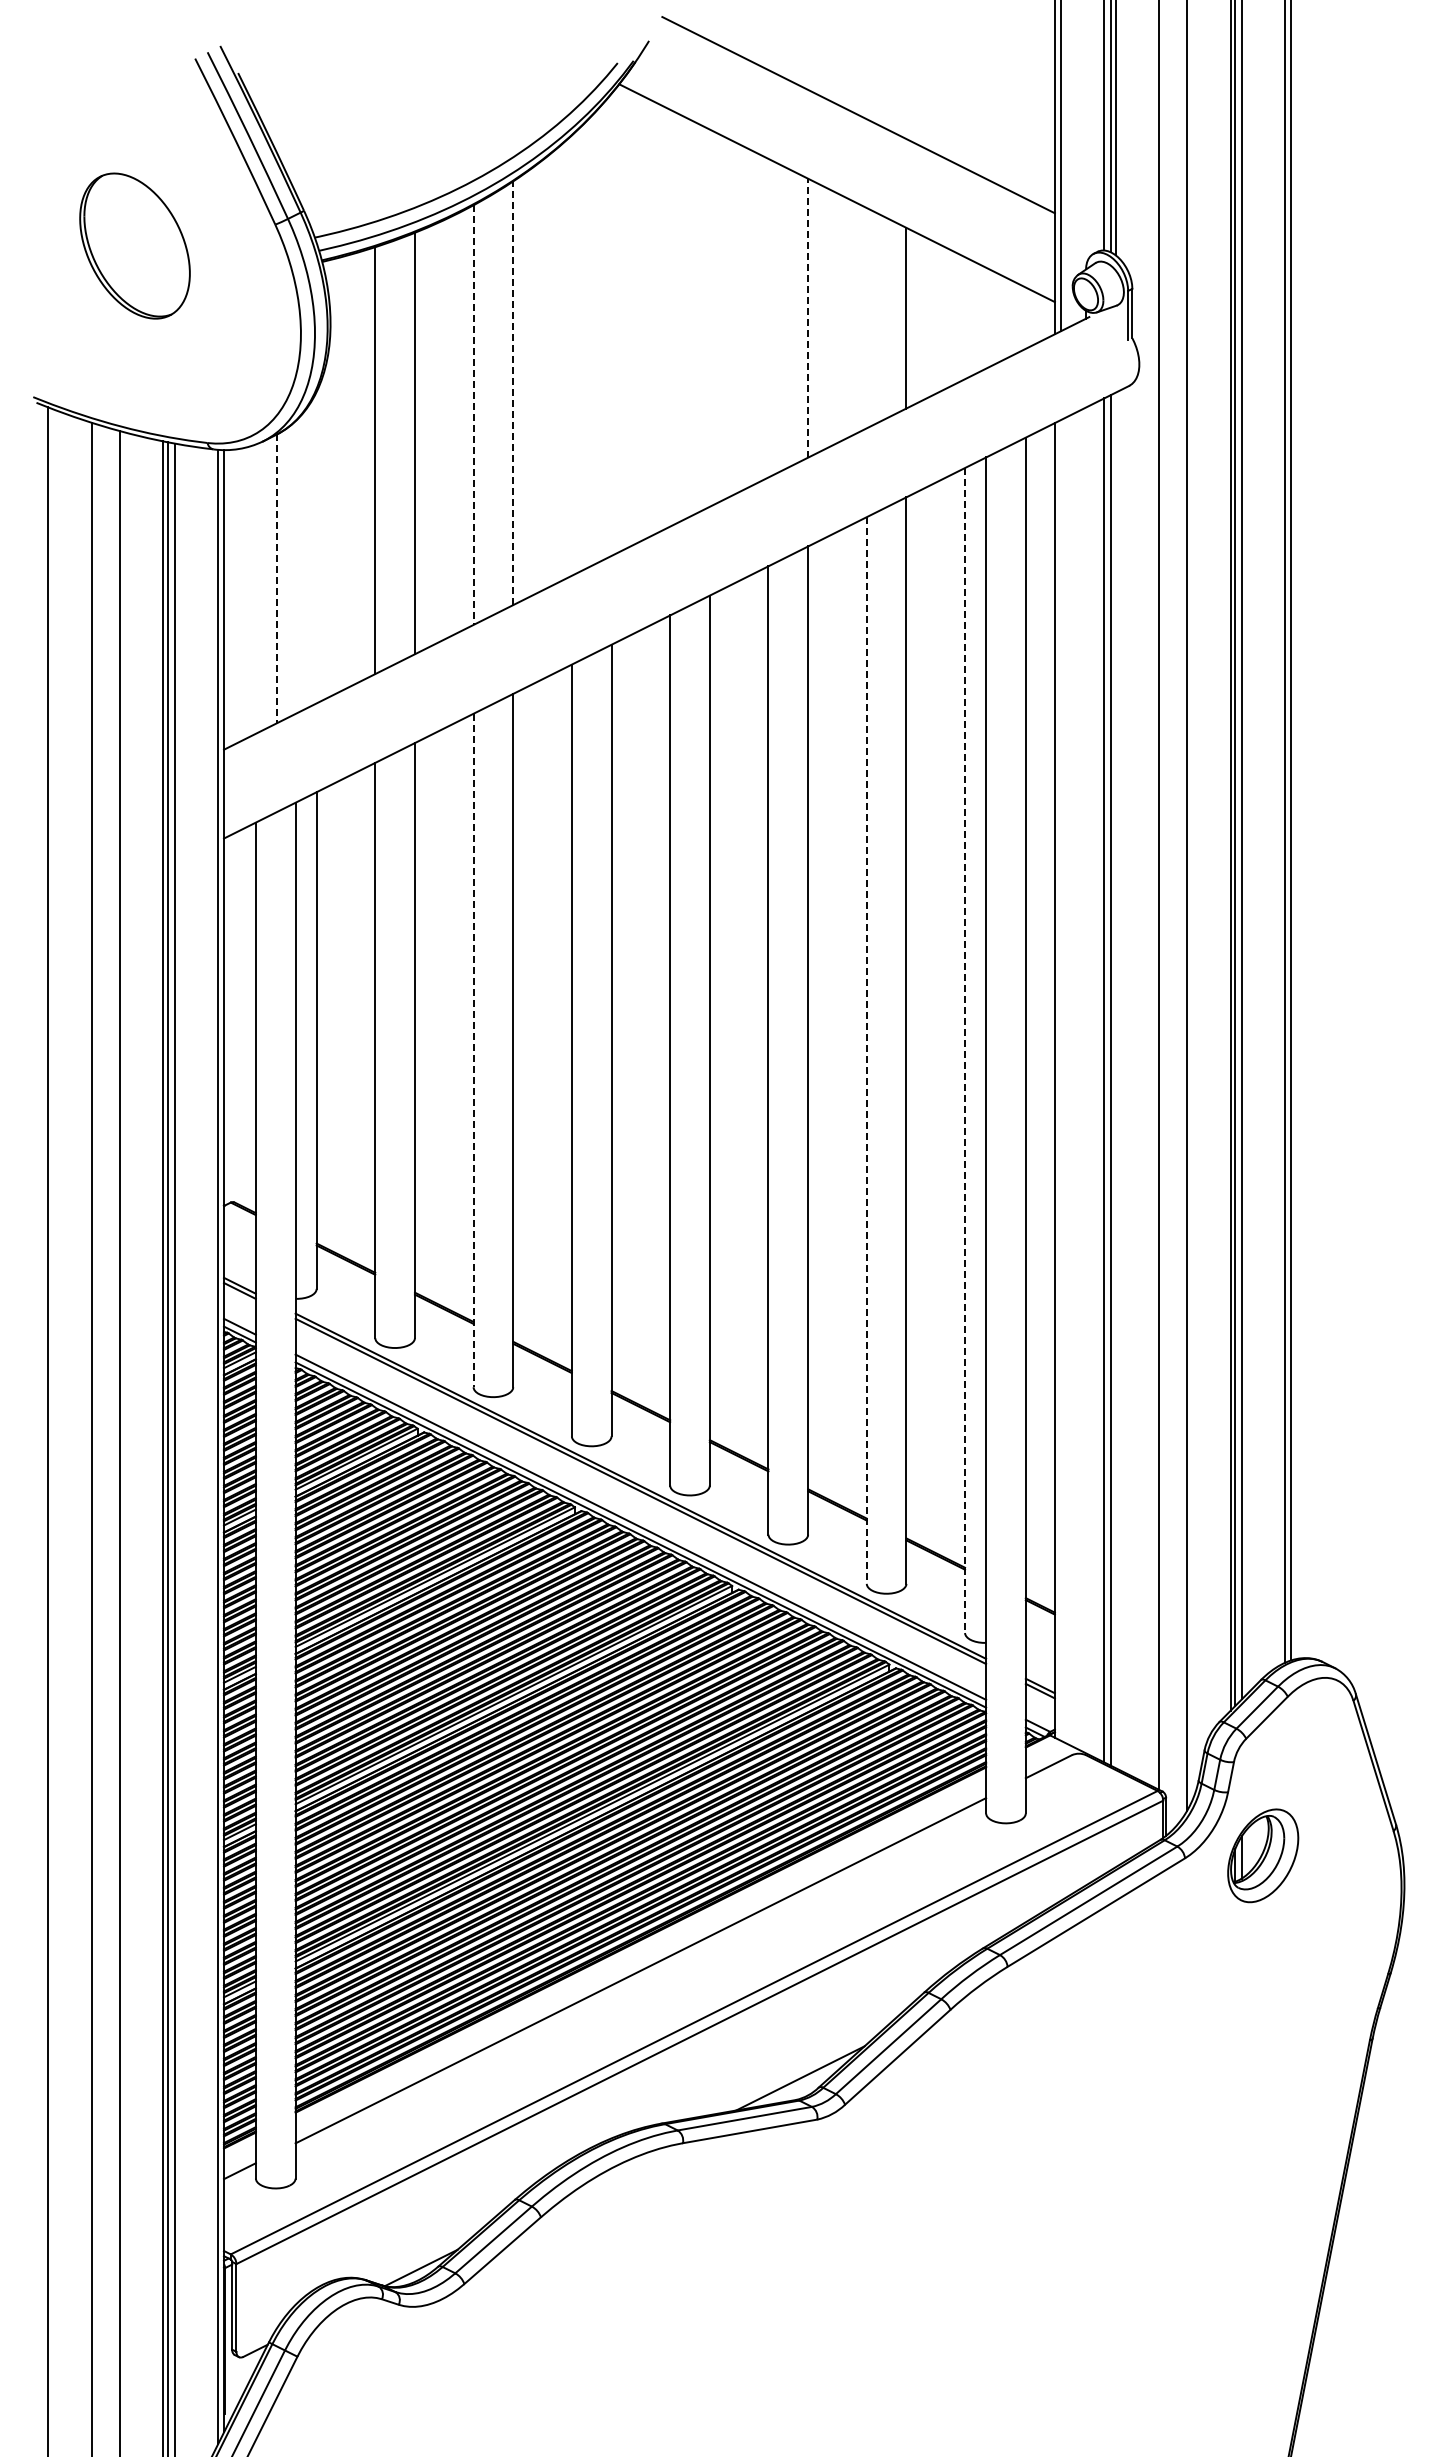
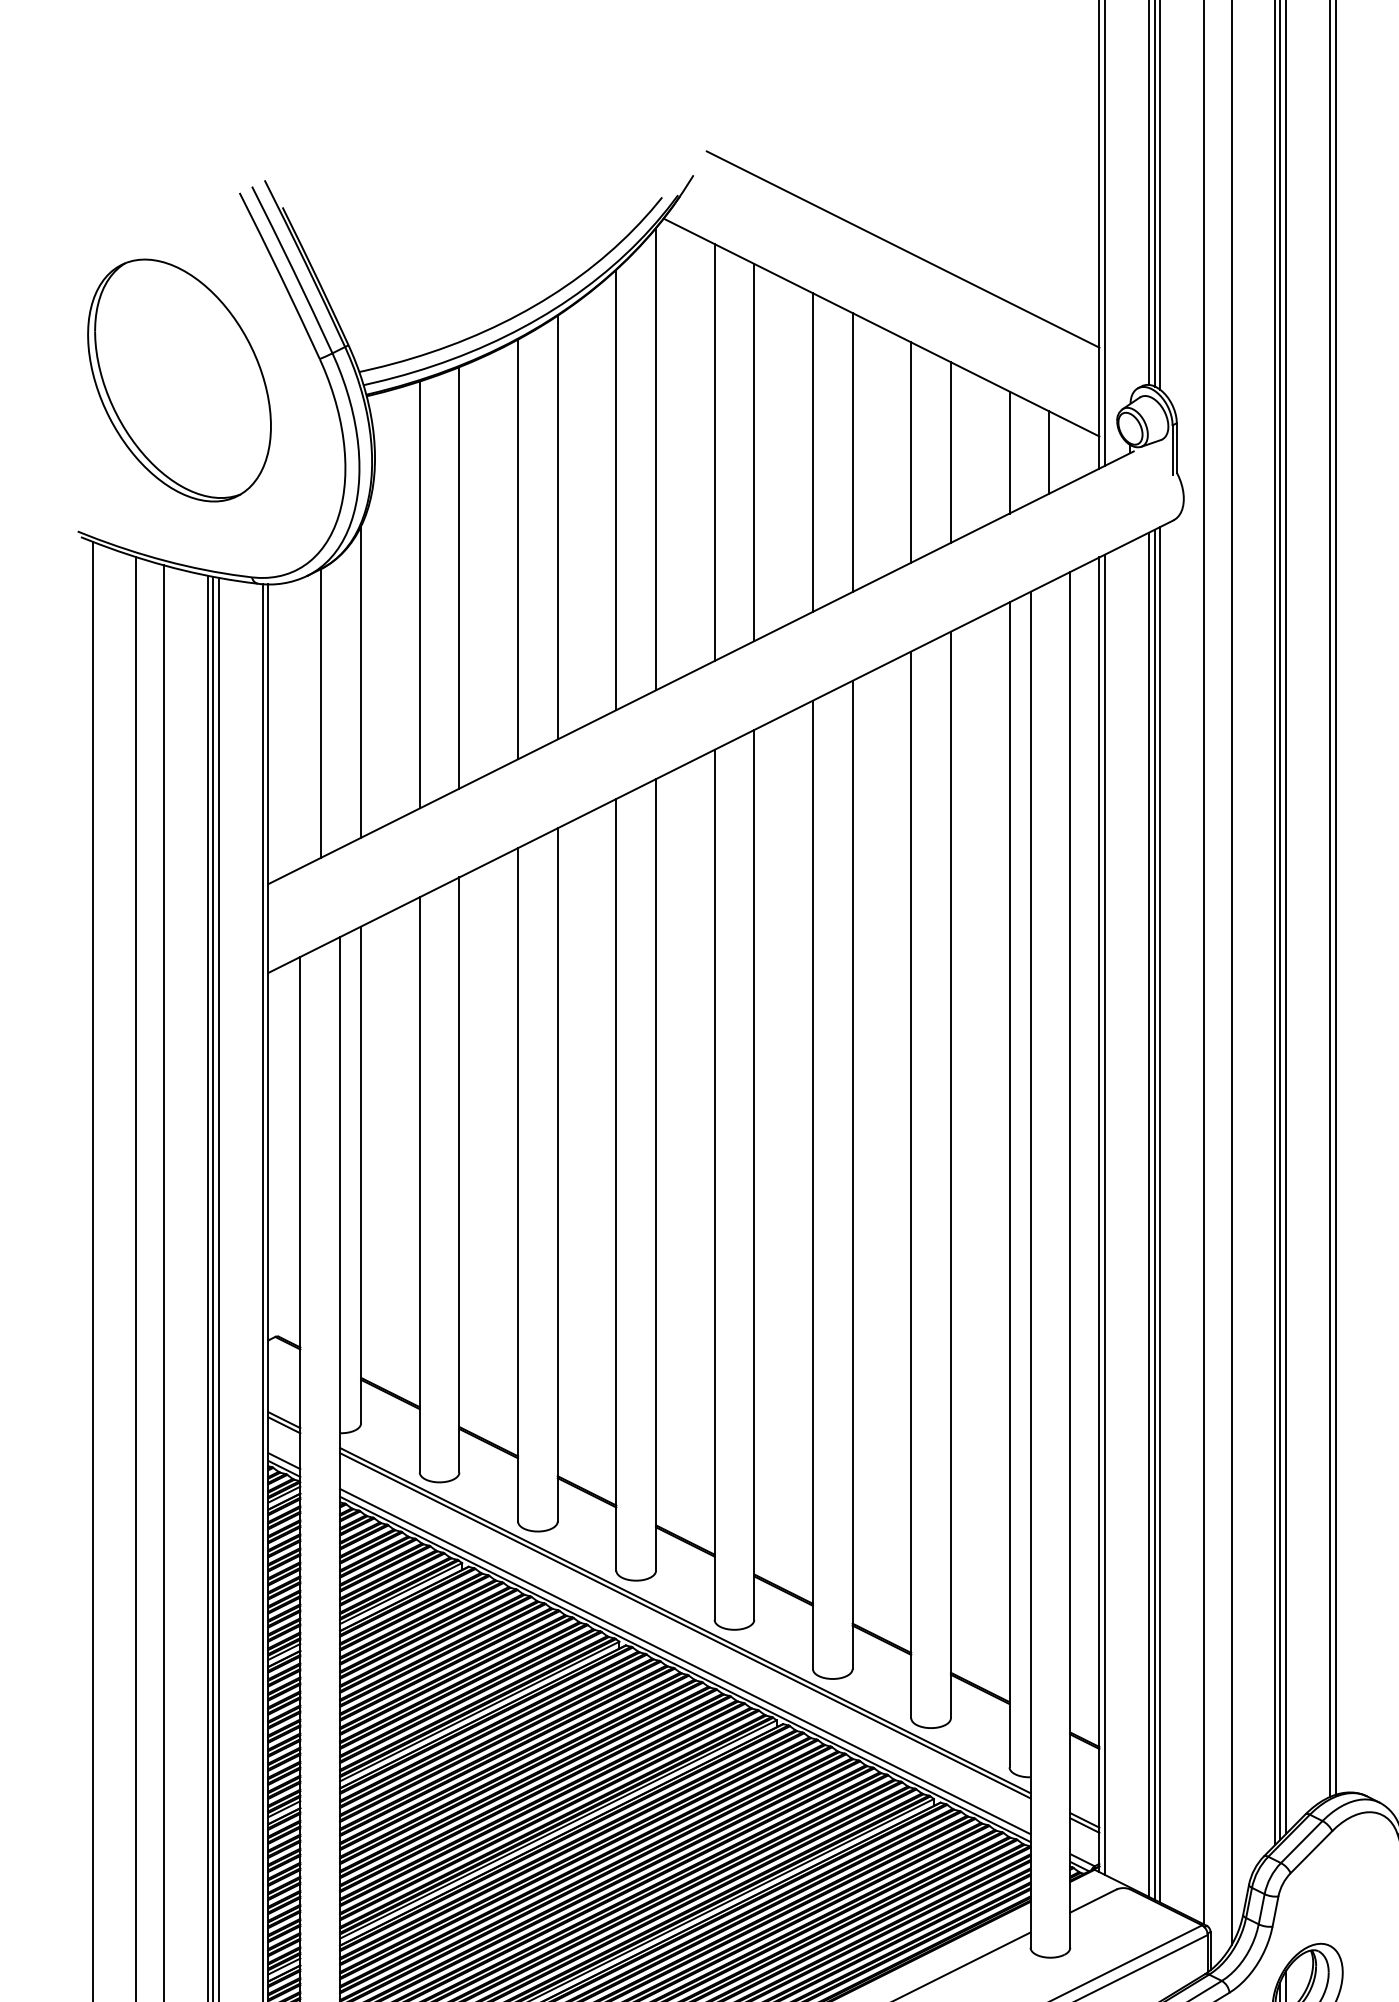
part: (134, 245) -> (178, 379), size x1.67
line: (670, 317) -> (714, 451), added
line: (709, 317) -> (753, 451), added
line: (768, 317) -> (812, 451), added
line: (808, 317) -> (852, 451), dashed -> solid
line: (866, 318) -> (910, 452), added
line: (965, 318) -> (1009, 452), added
line: (1004, 318) -> (1048, 452), added
line: (611, 324) -> (655, 458), added
line: (571, 355) -> (615, 489), added
line: (513, 393) -> (557, 527), dashed -> solid
line: (473, 415) -> (517, 549), dashed -> solid
line: (316, 547) -> (360, 681), added
line: (276, 579) -> (320, 713), dashed -> solid
line: (473, 1050) -> (517, 1184), dashed -> solid
line: (866, 1051) -> (910, 1185), dashed -> solid
line: (965, 1051) -> (1009, 1185), dashed -> solid
line: (1060, 1080) -> (1104, 1214), added
line: (1115, 1080) -> (1159, 1214), added

